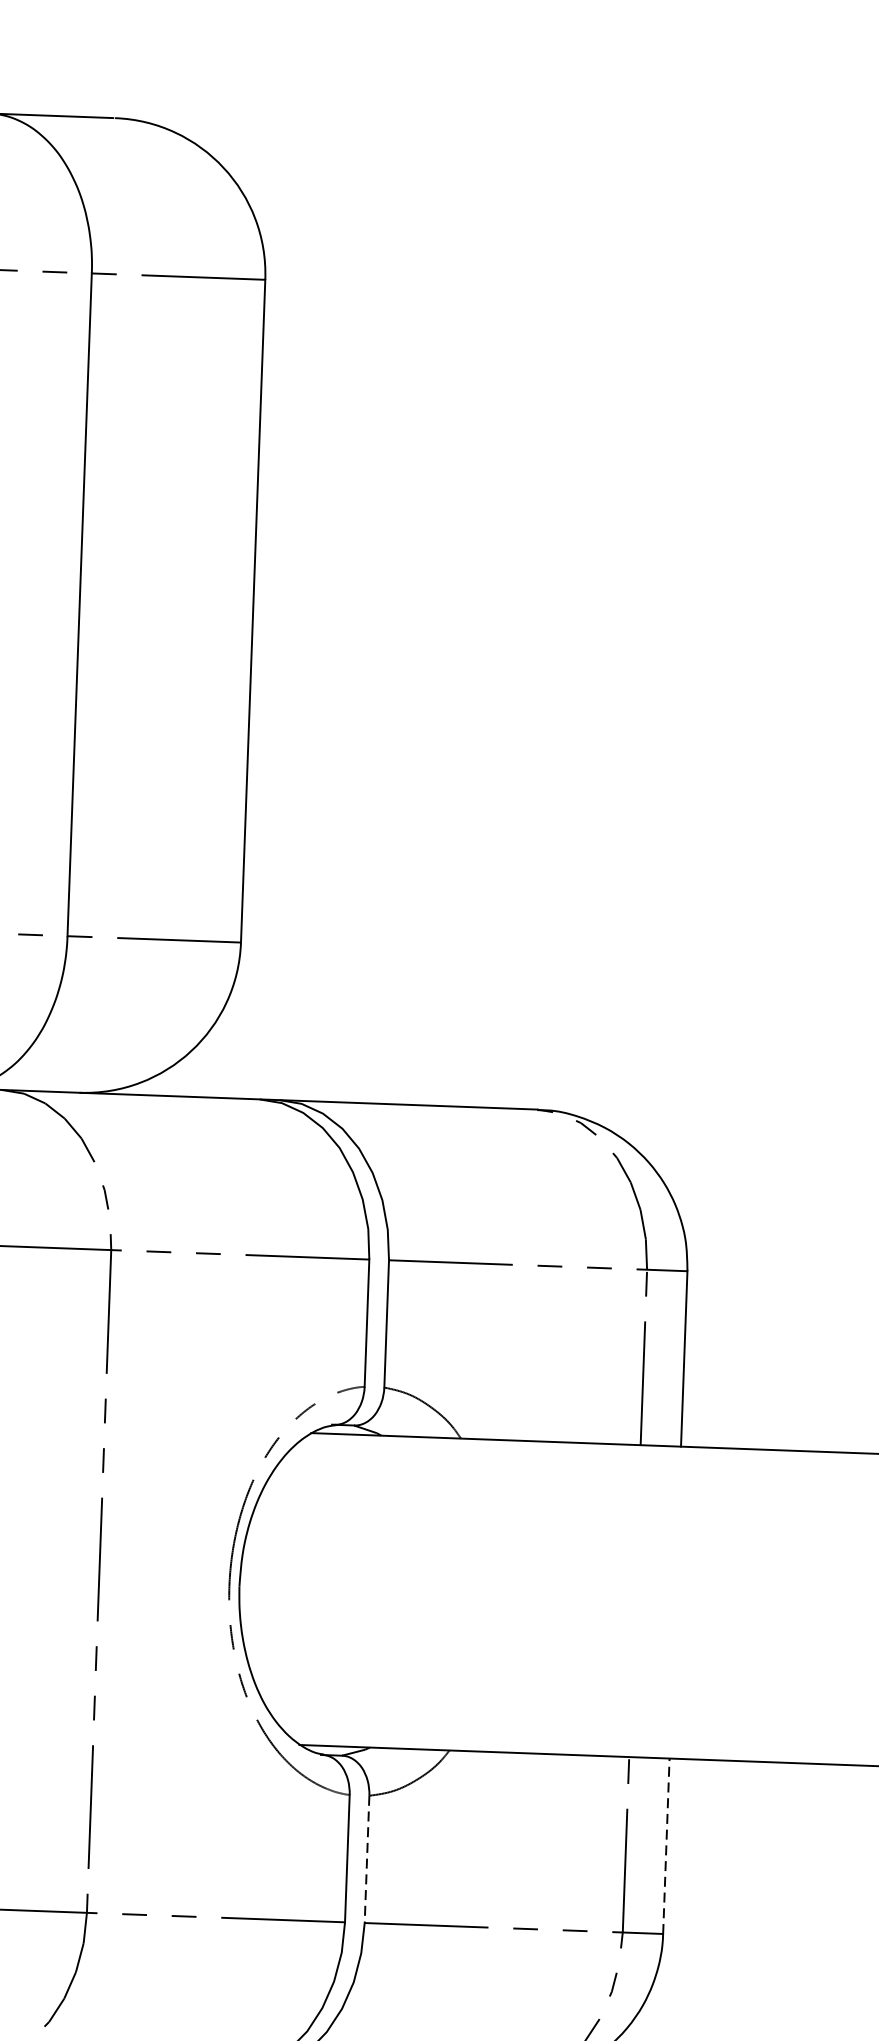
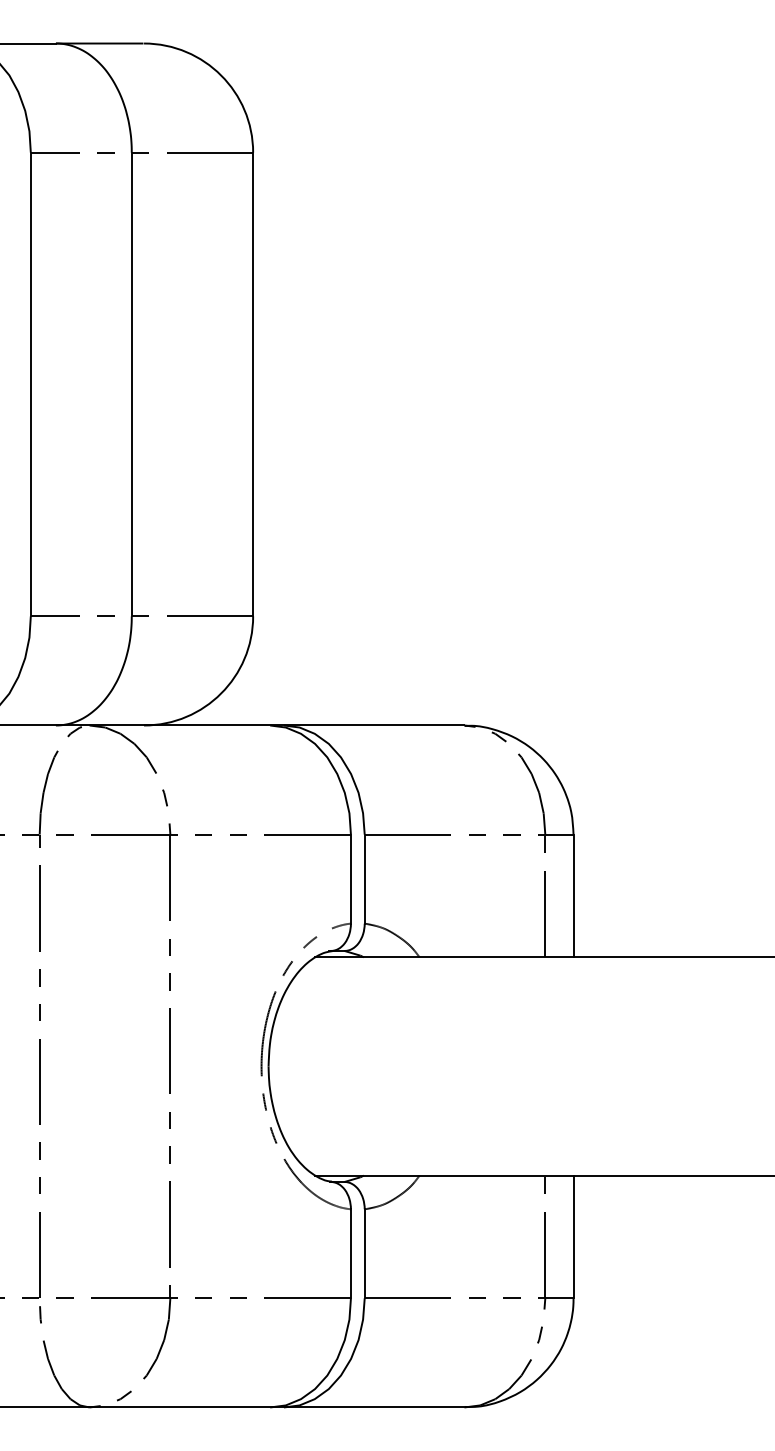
line: (666, 1845) -> (573, 1236), dashed -> solid
line: (366, 1858) -> (364, 1253), dashed -> solid

